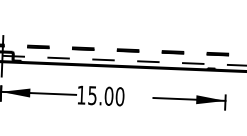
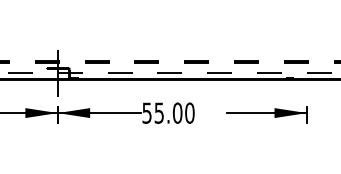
text: (81, 94) -> (146, 112), 15.00 -> 55.00

